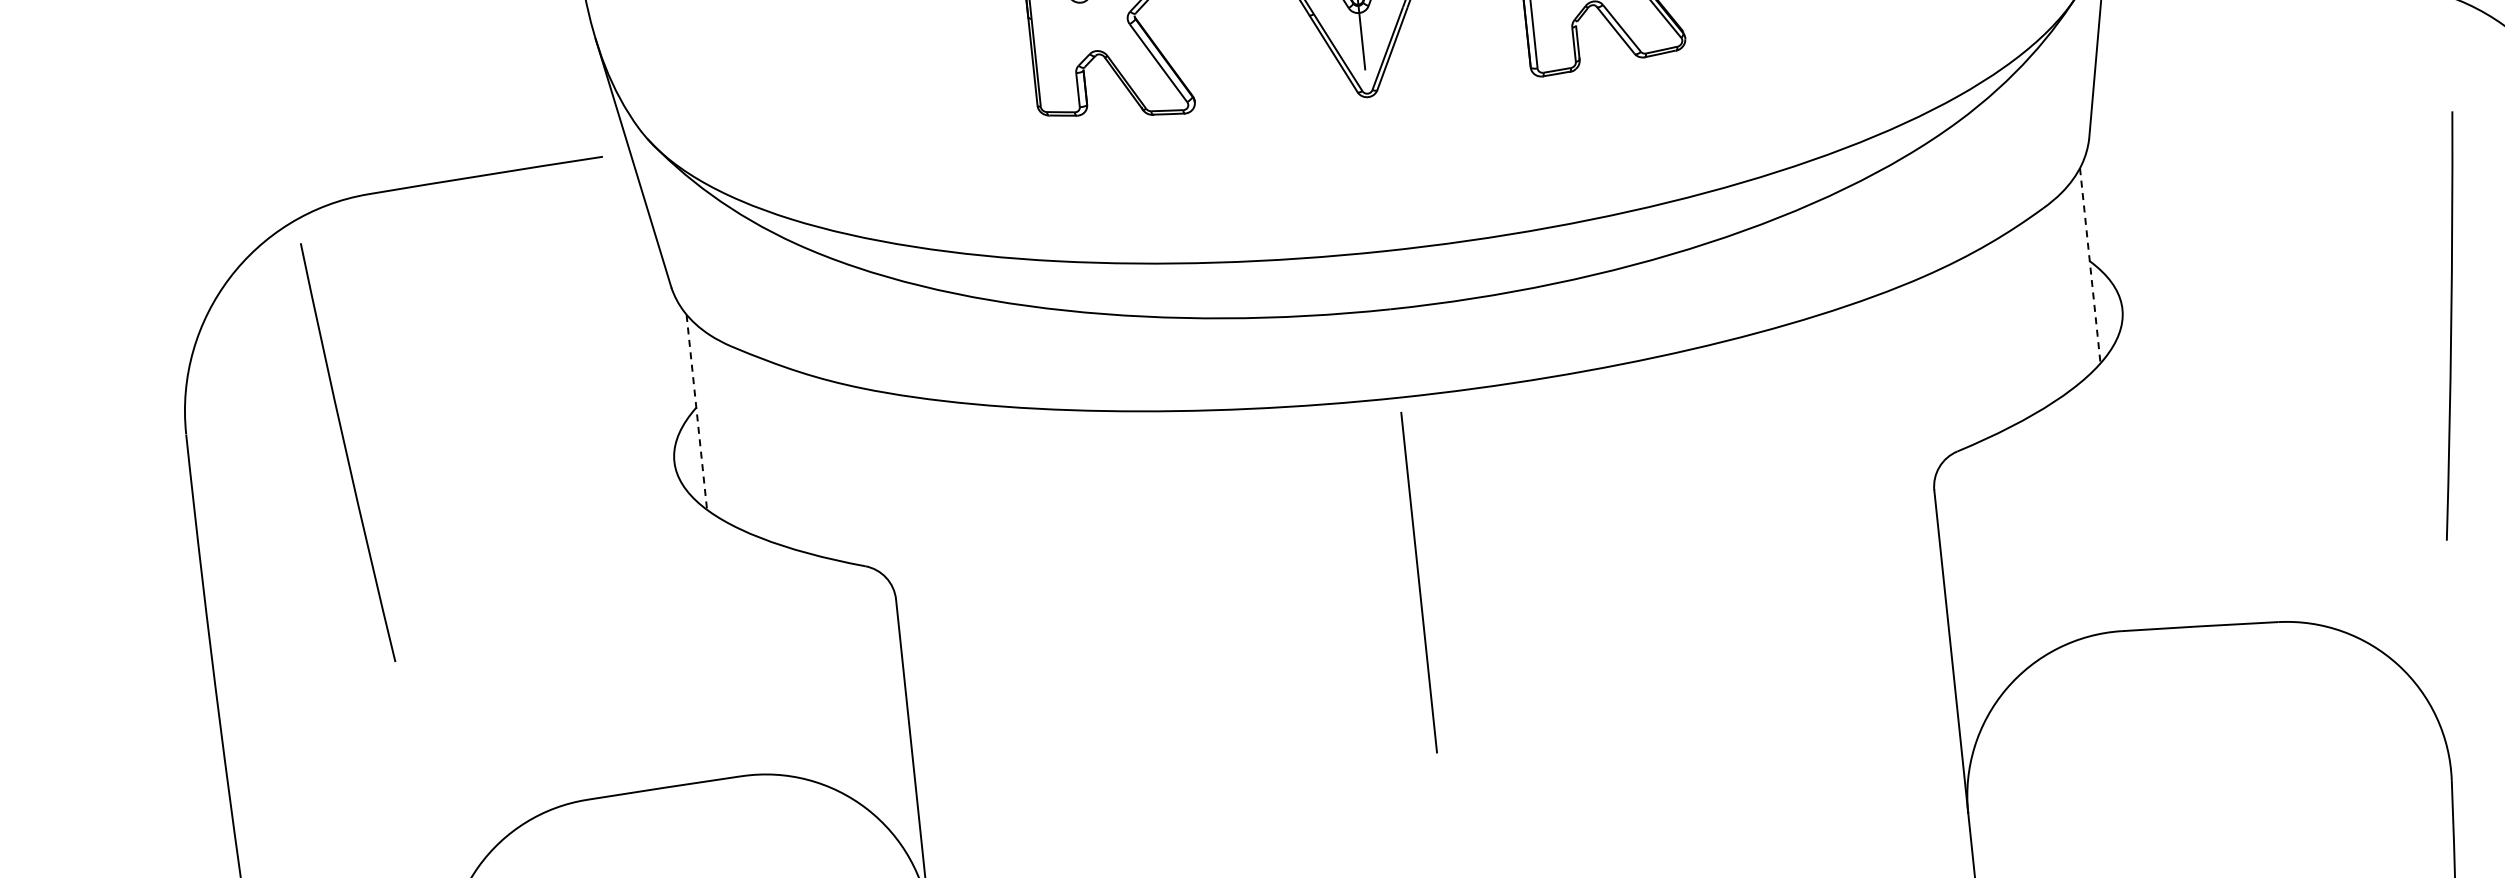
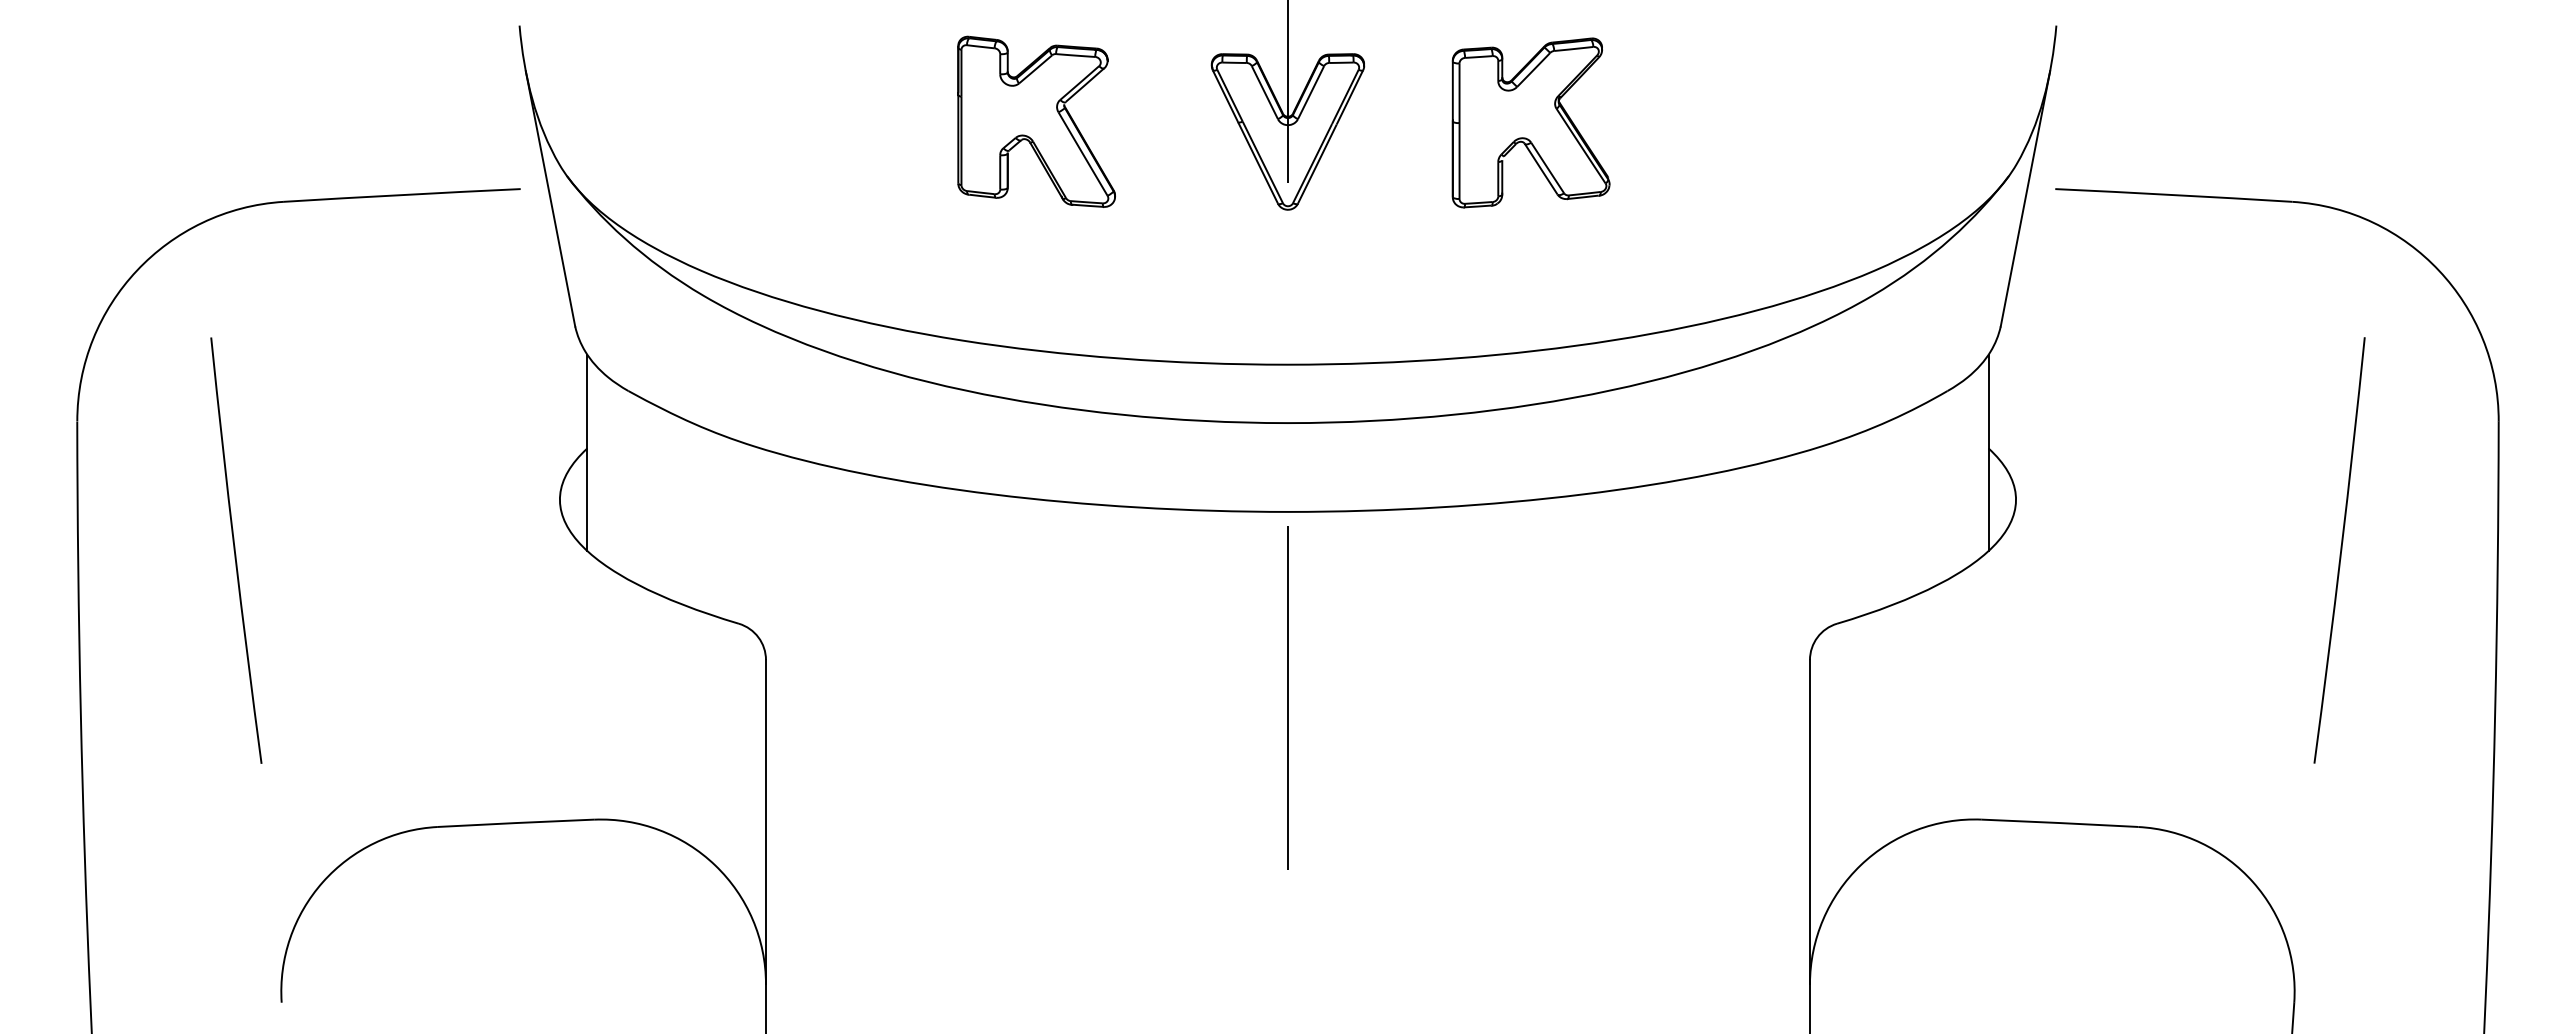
line: (2090, 266) -> (1988, 453), dashed -> solid
line: (696, 412) -> (587, 453), dashed -> solid
arc: (347, 452) -> (235, 550), moved

